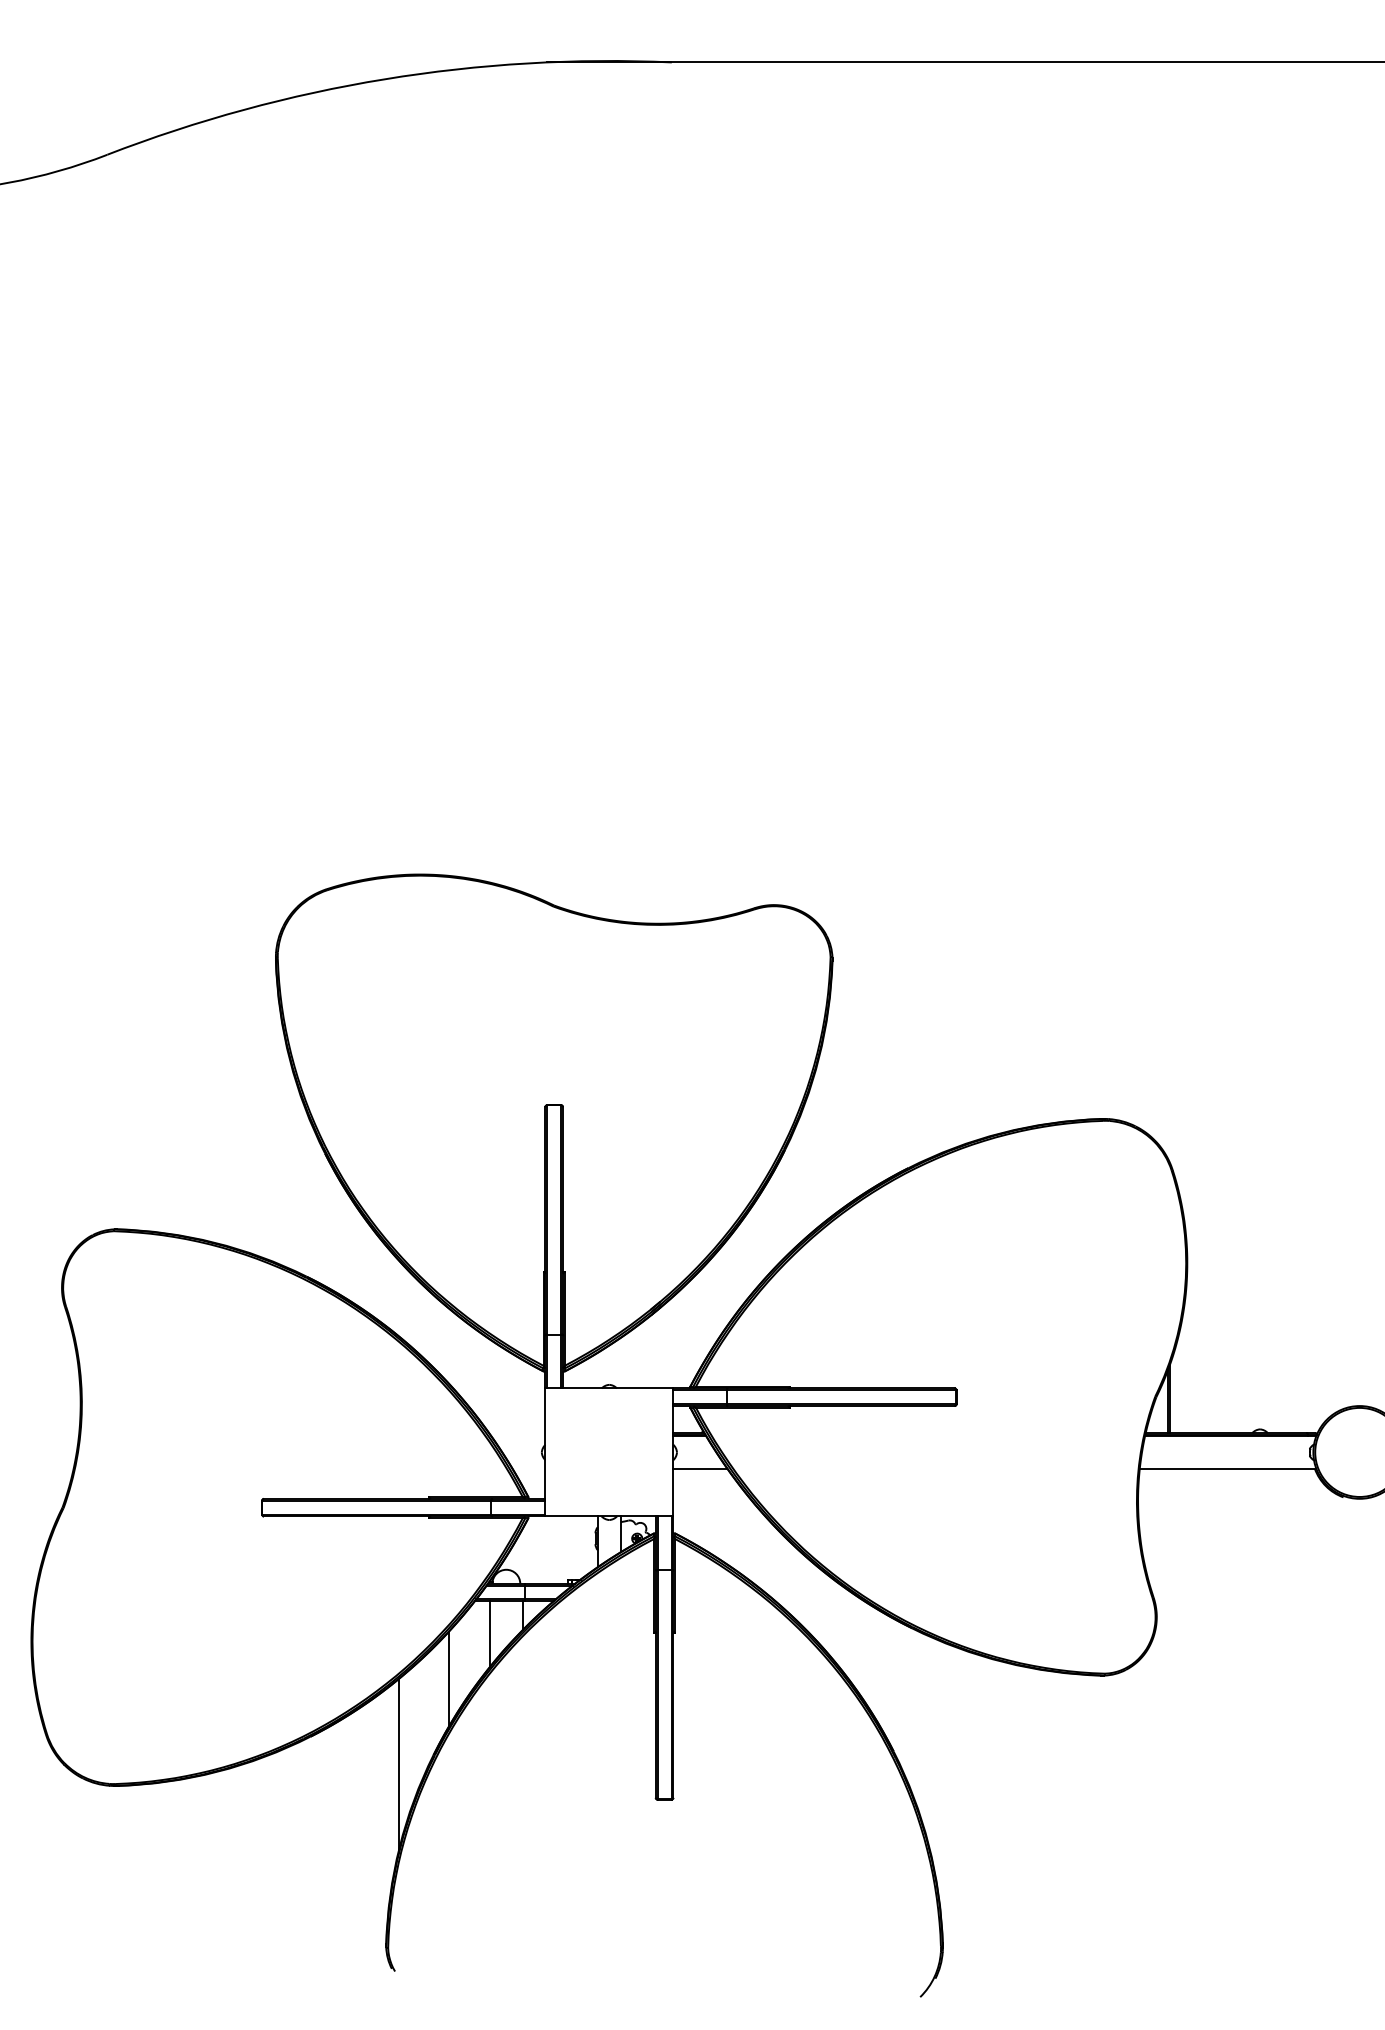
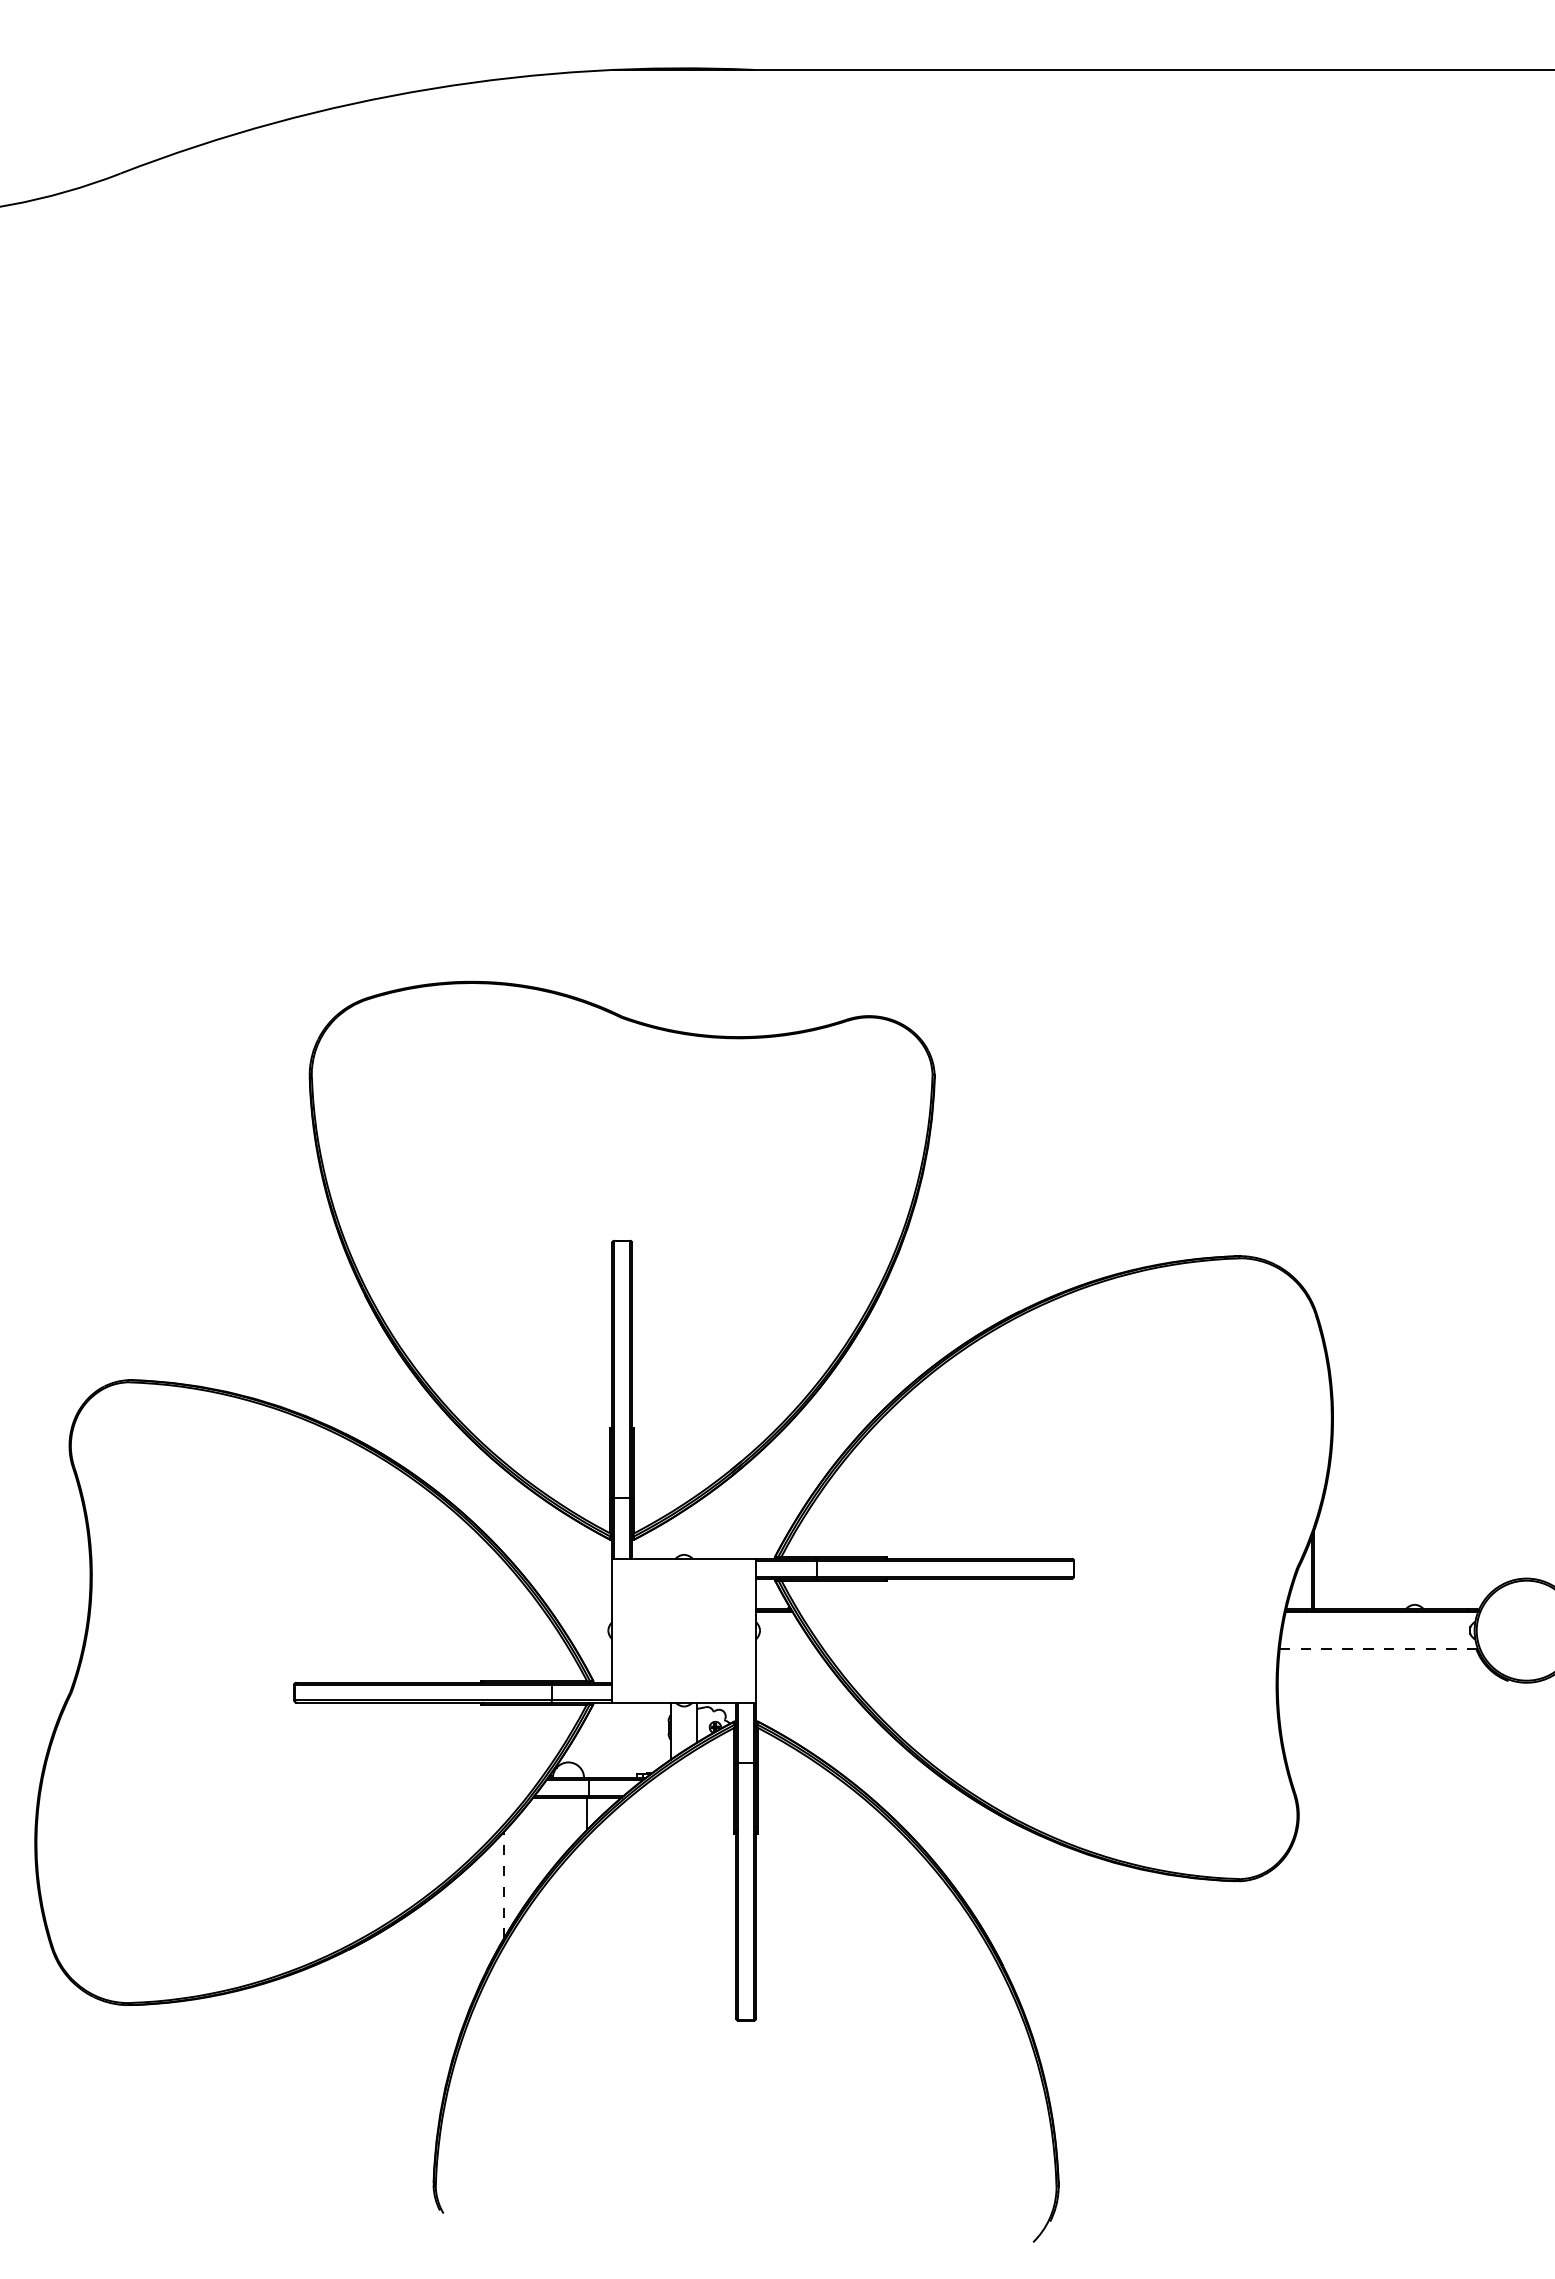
line: (700, 1468) -> (786, 1648), removed
line: (1228, 1468) -> (1379, 1648), solid -> dashed
line: (490, 1633) -> (550, 1834), removed
line: (448, 1678) -> (503, 1884), solid -> dashed
line: (398, 1764) -> (447, 1981), removed

